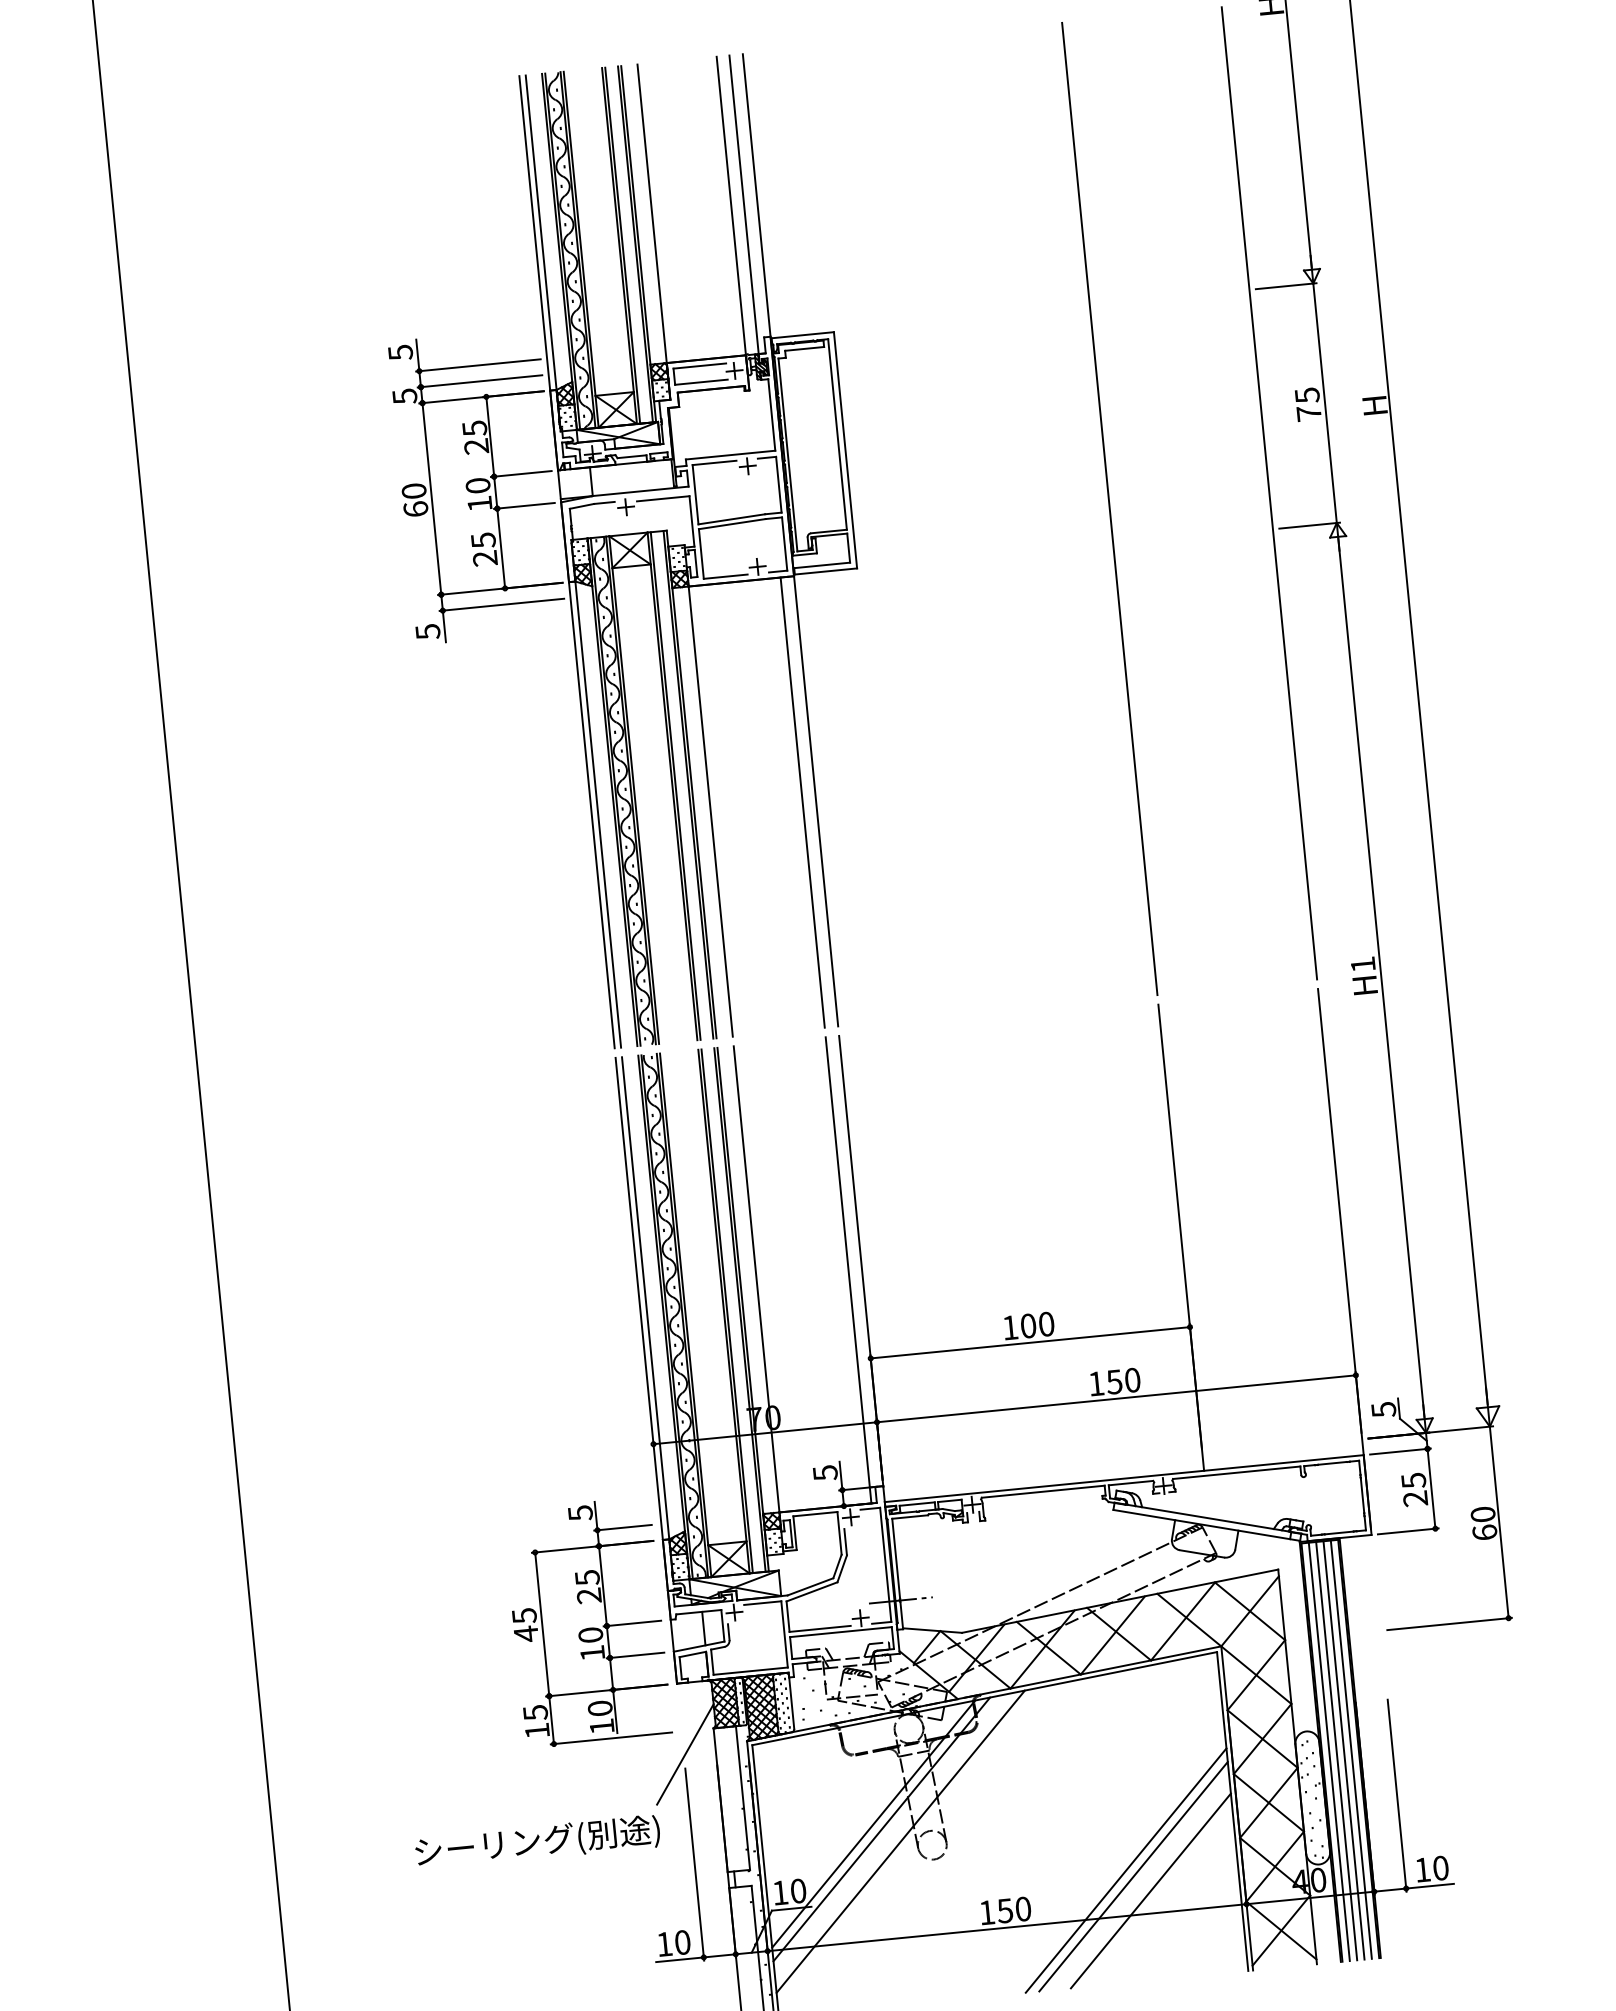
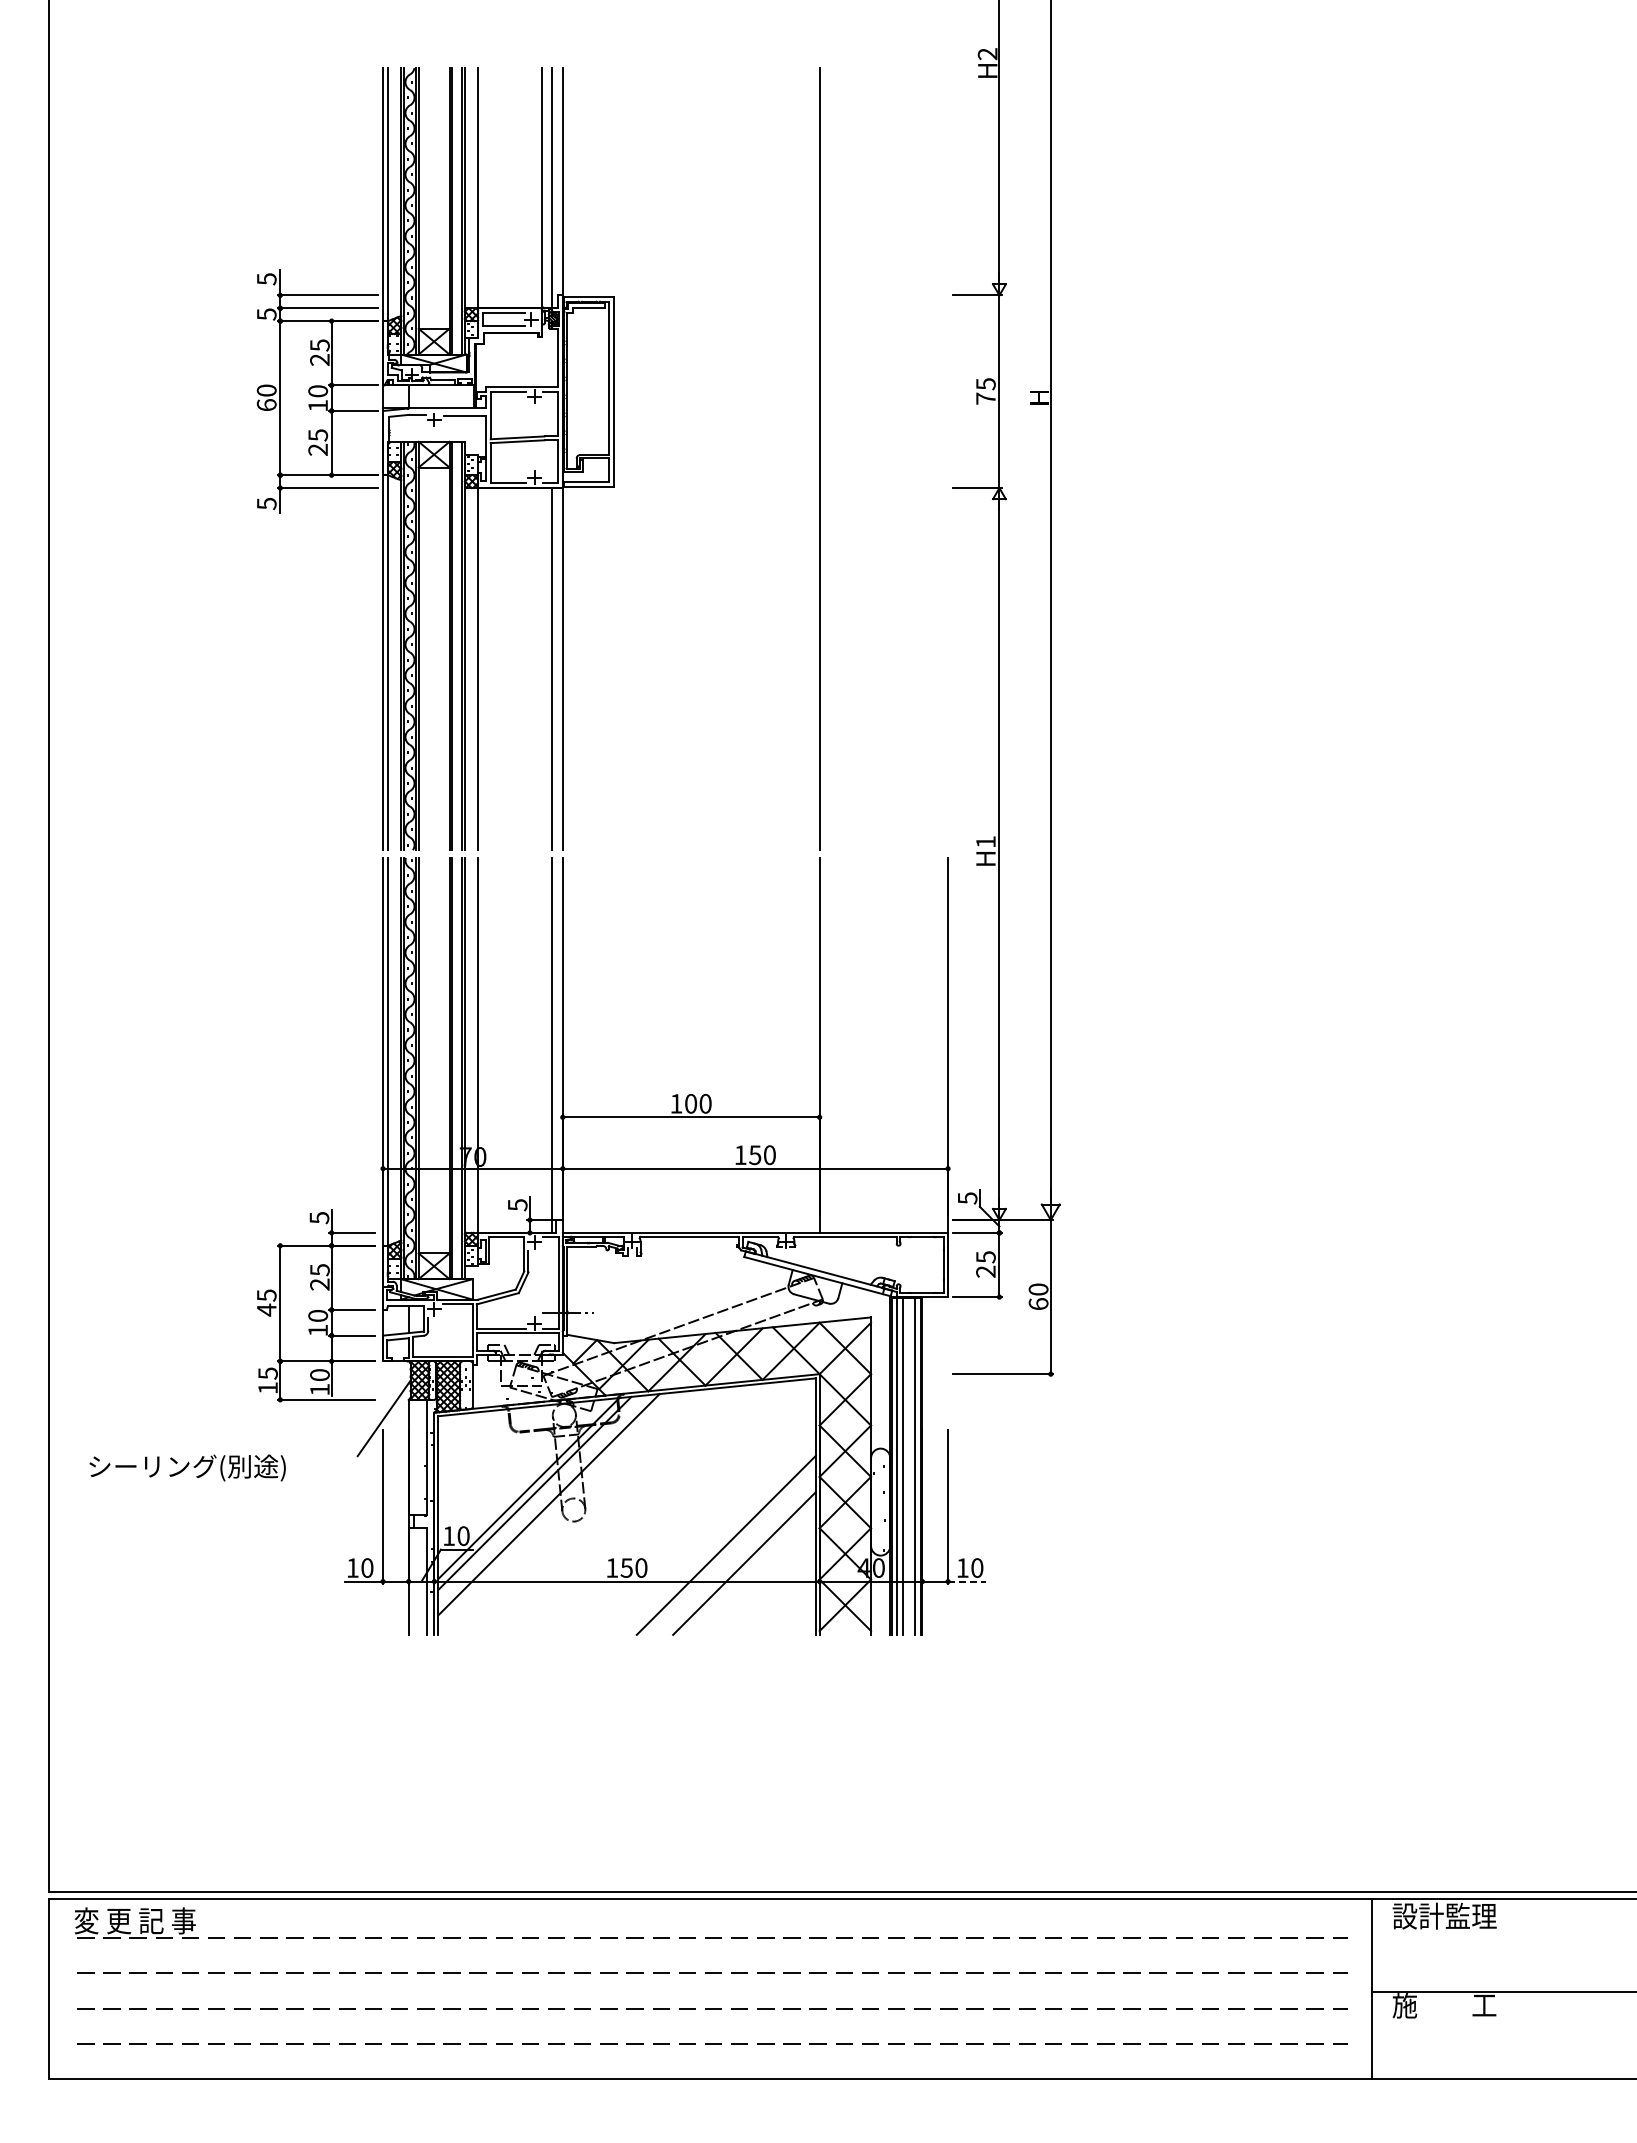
line: (1269, 493) -> (948, 459), removed
line: (1344, 1750) -> (909, 1466), removed
text: (537, 1841) -> (187, 1467), moved
line: (1133, 1876) -> (731, 1550), removed
line: (1430, 1886) -> (967, 1581), solid -> dashed

